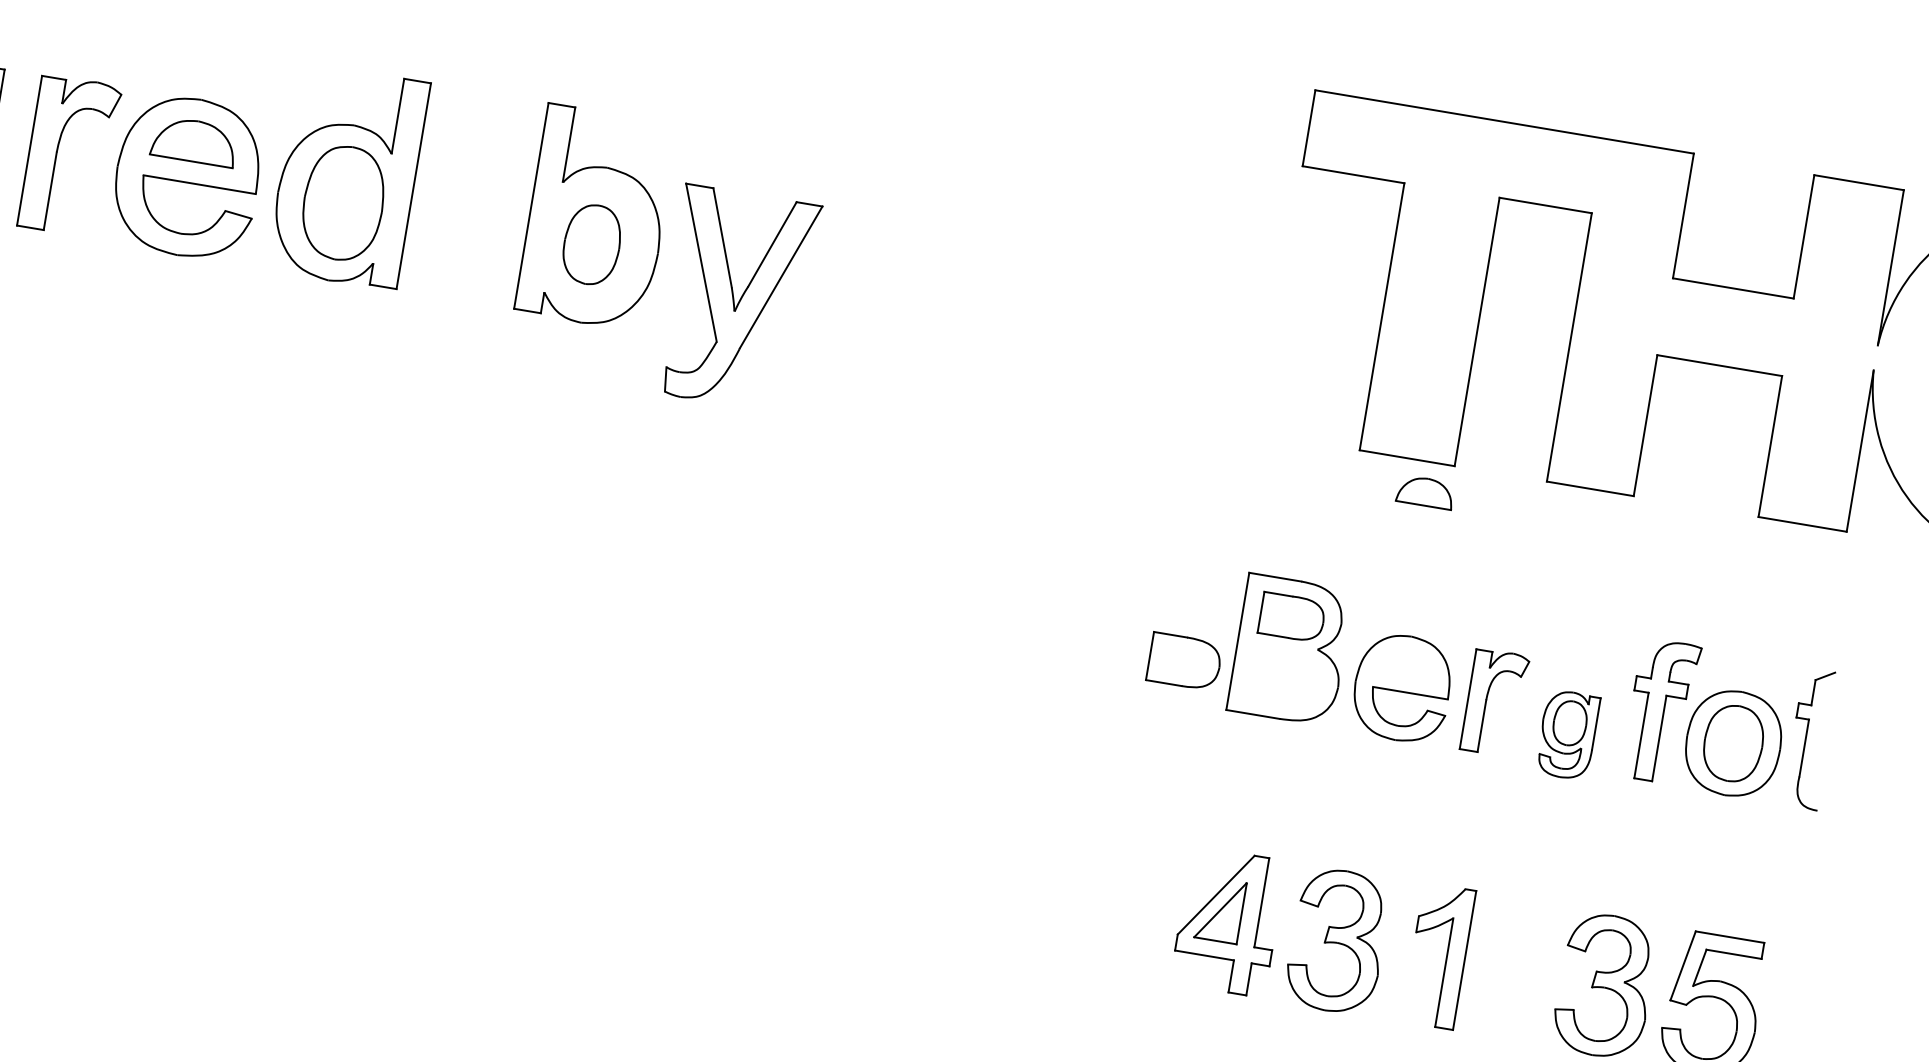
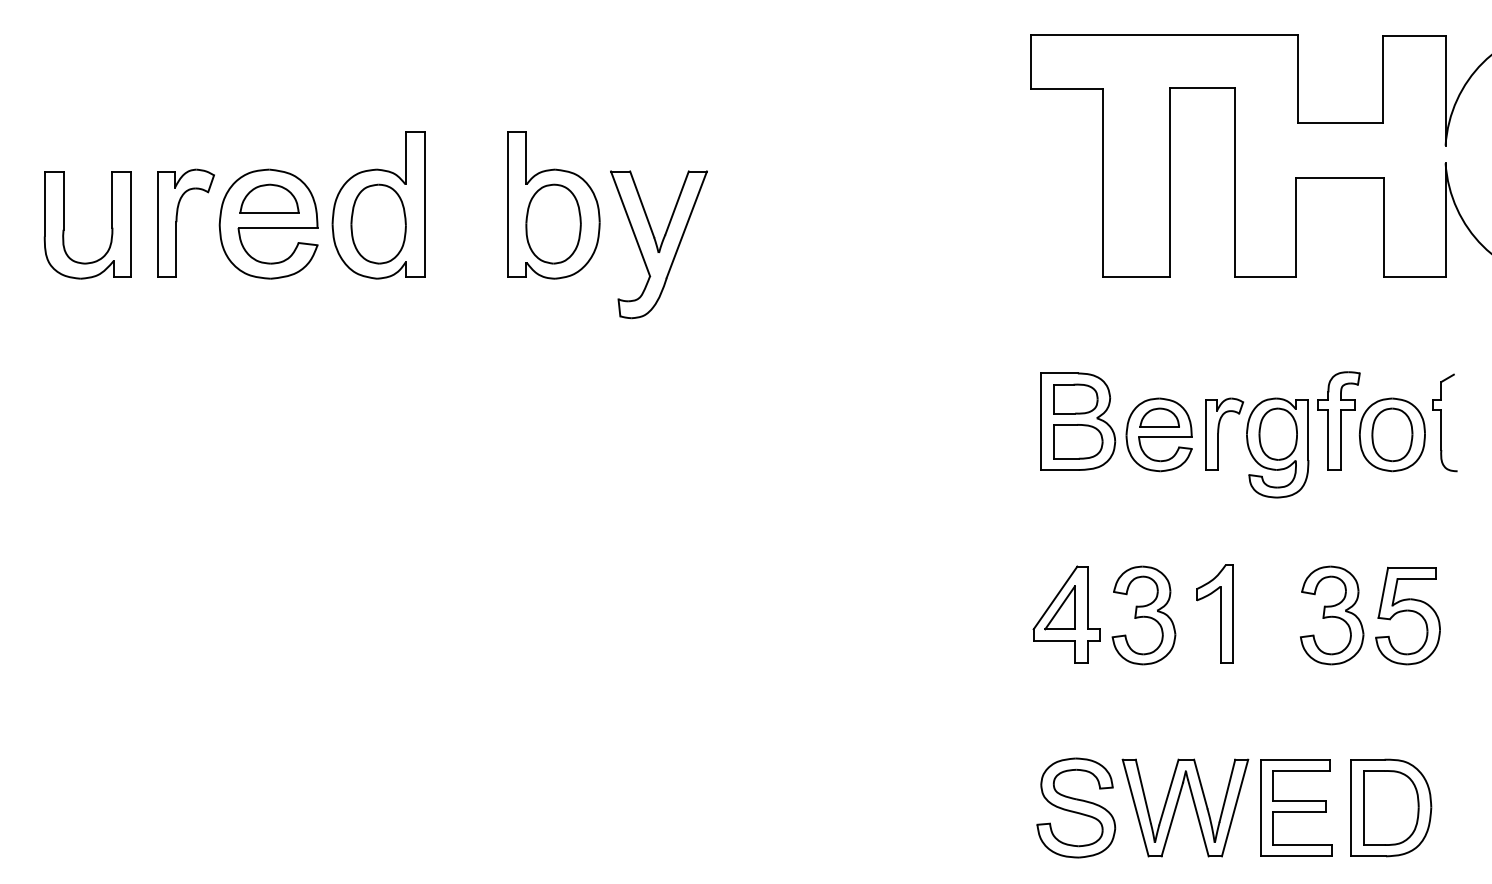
part: (592, 243) -> (553, 223), size x1.43
part: (1425, 491) -> (1159, 417), moved
part: (1185, 661) -> (1078, 441), moved
part: (1567, 734) -> (1277, 447), size x1.67

